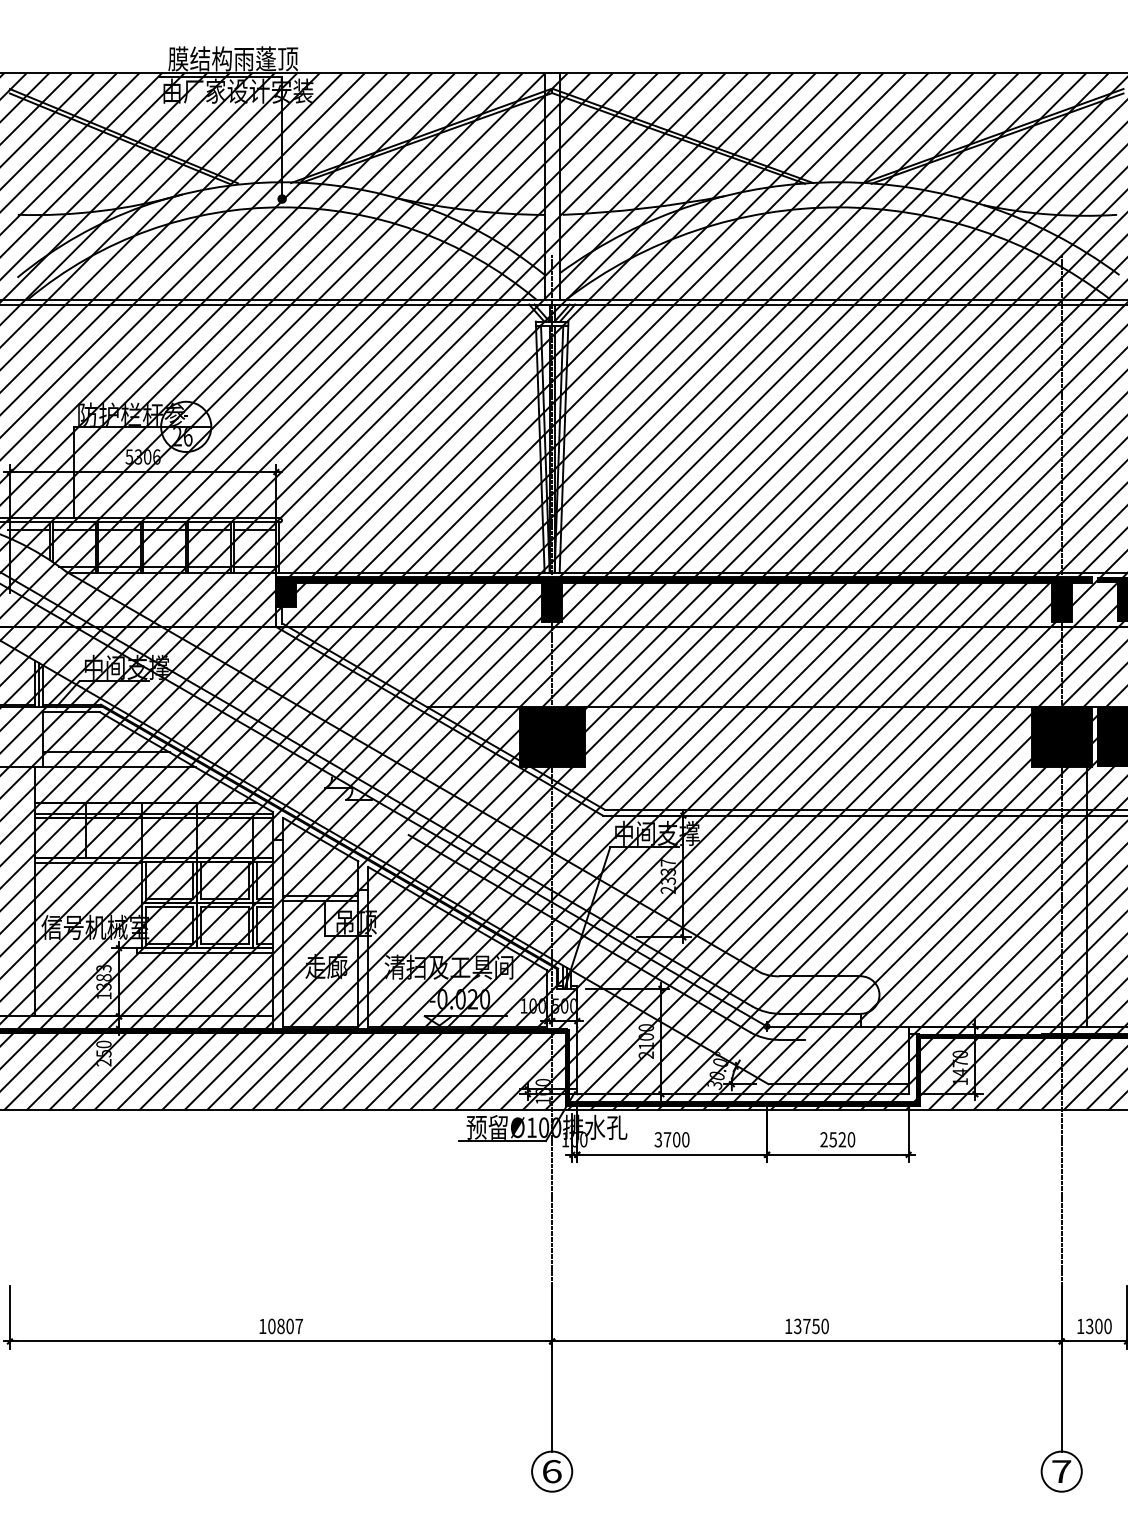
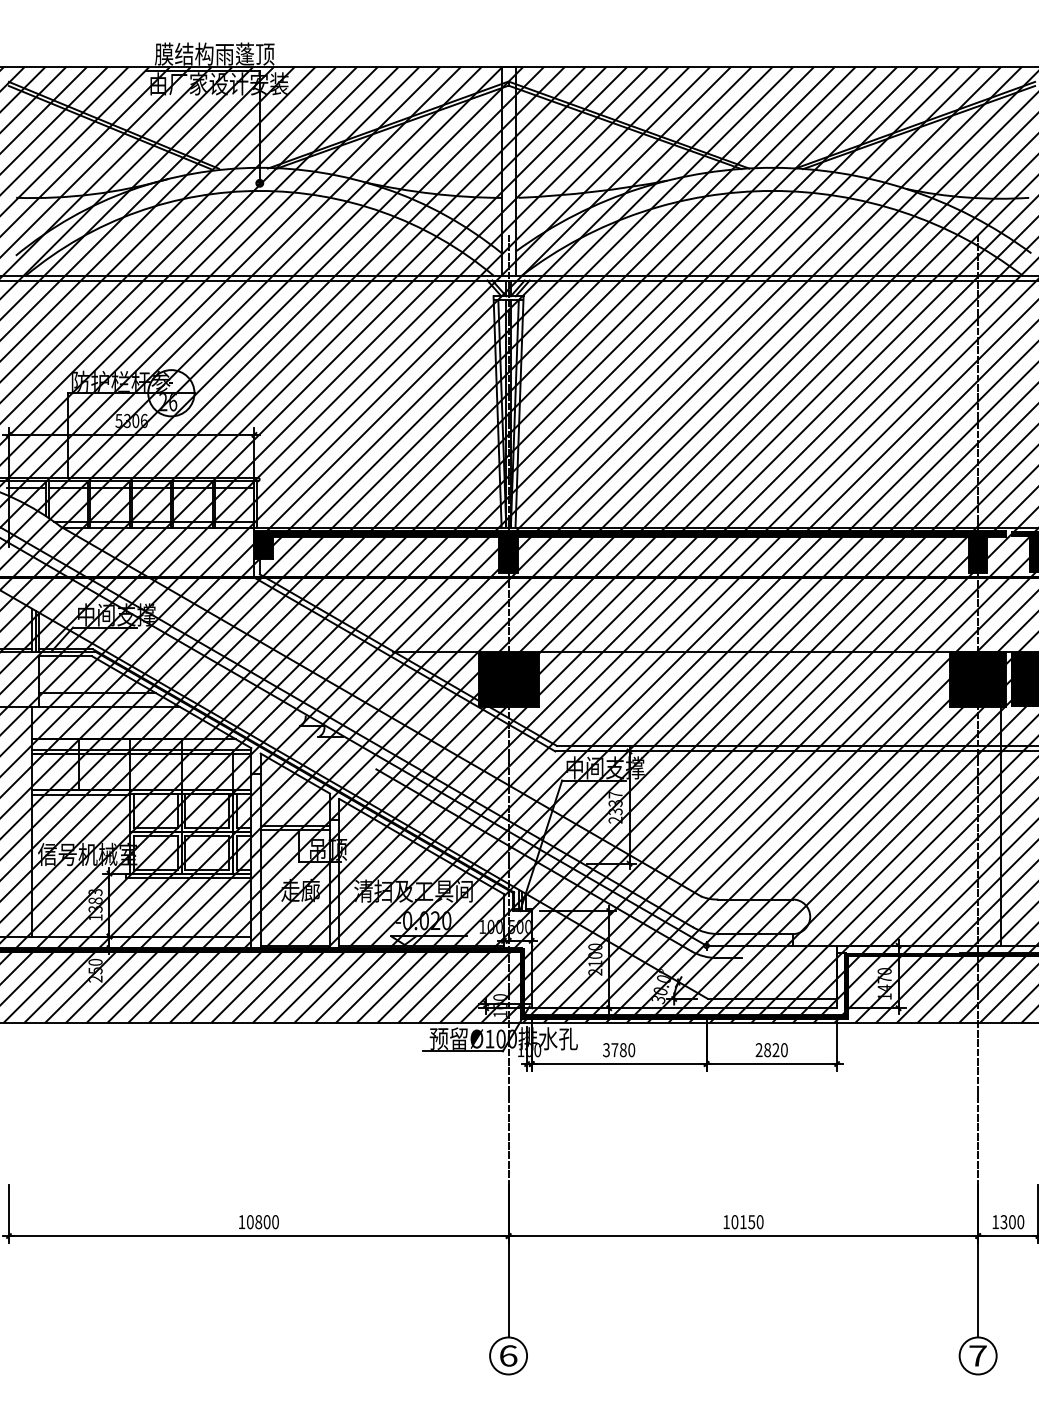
text: (675, 1139) -> (622, 1049), 3700 -> 3780
text: (833, 1140) -> (767, 1050), 2520 -> 2820
text: (299, 1326) -> (275, 1222), 10807 -> 10800
text: (801, 1326) -> (738, 1222), 13750 -> 10150

